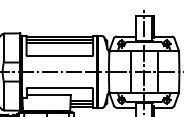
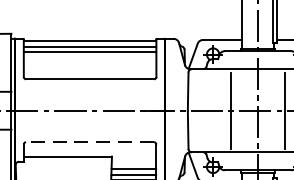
line: (59, 87) -> (89, 141), solid -> dashed

